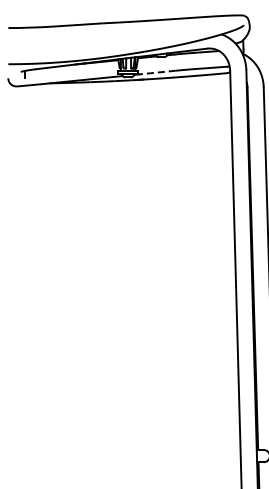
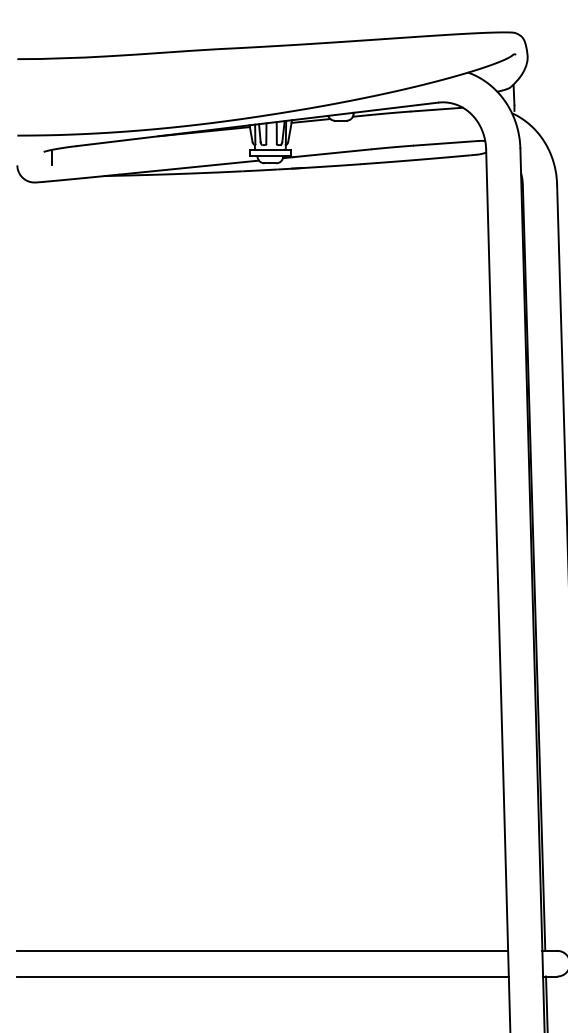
line: (157, 72) -> (332, 153), dashed -> solid
line: (124, 450) -> (262, 951), added
line: (124, 462) -> (262, 977), added

